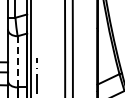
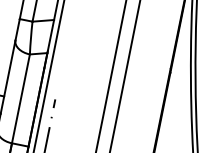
line: (17, 61) -> (20, 98), dashed -> solid

